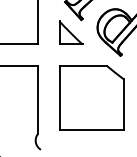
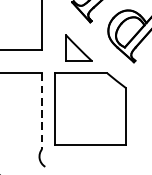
part: (71, 32) -> (79, 47), moved
part: (91, 97) -> (90, 108), moved
line: (38, 99) -> (42, 110), solid -> dashed

